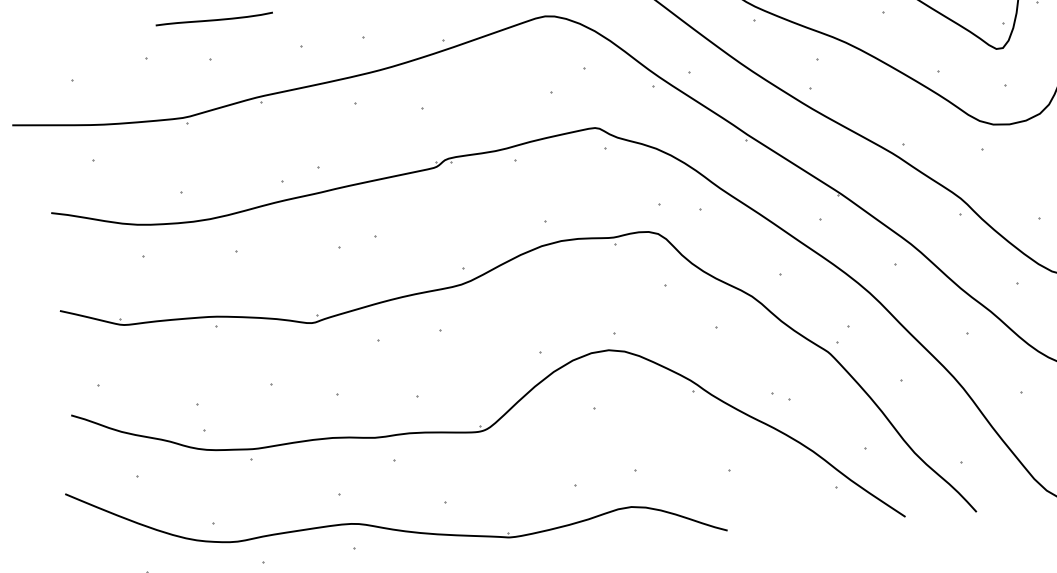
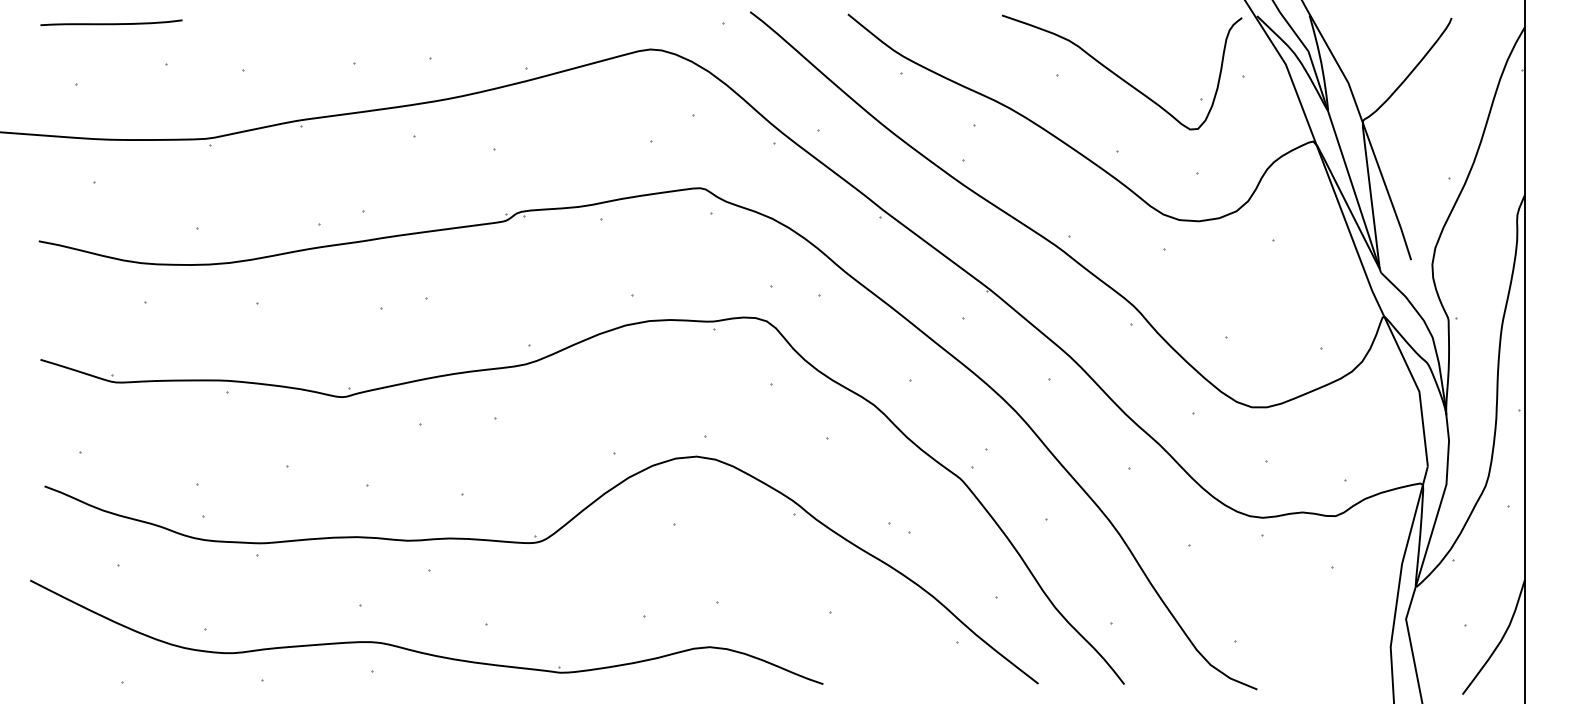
curve: (214, 19) -> (111, 23), moved

